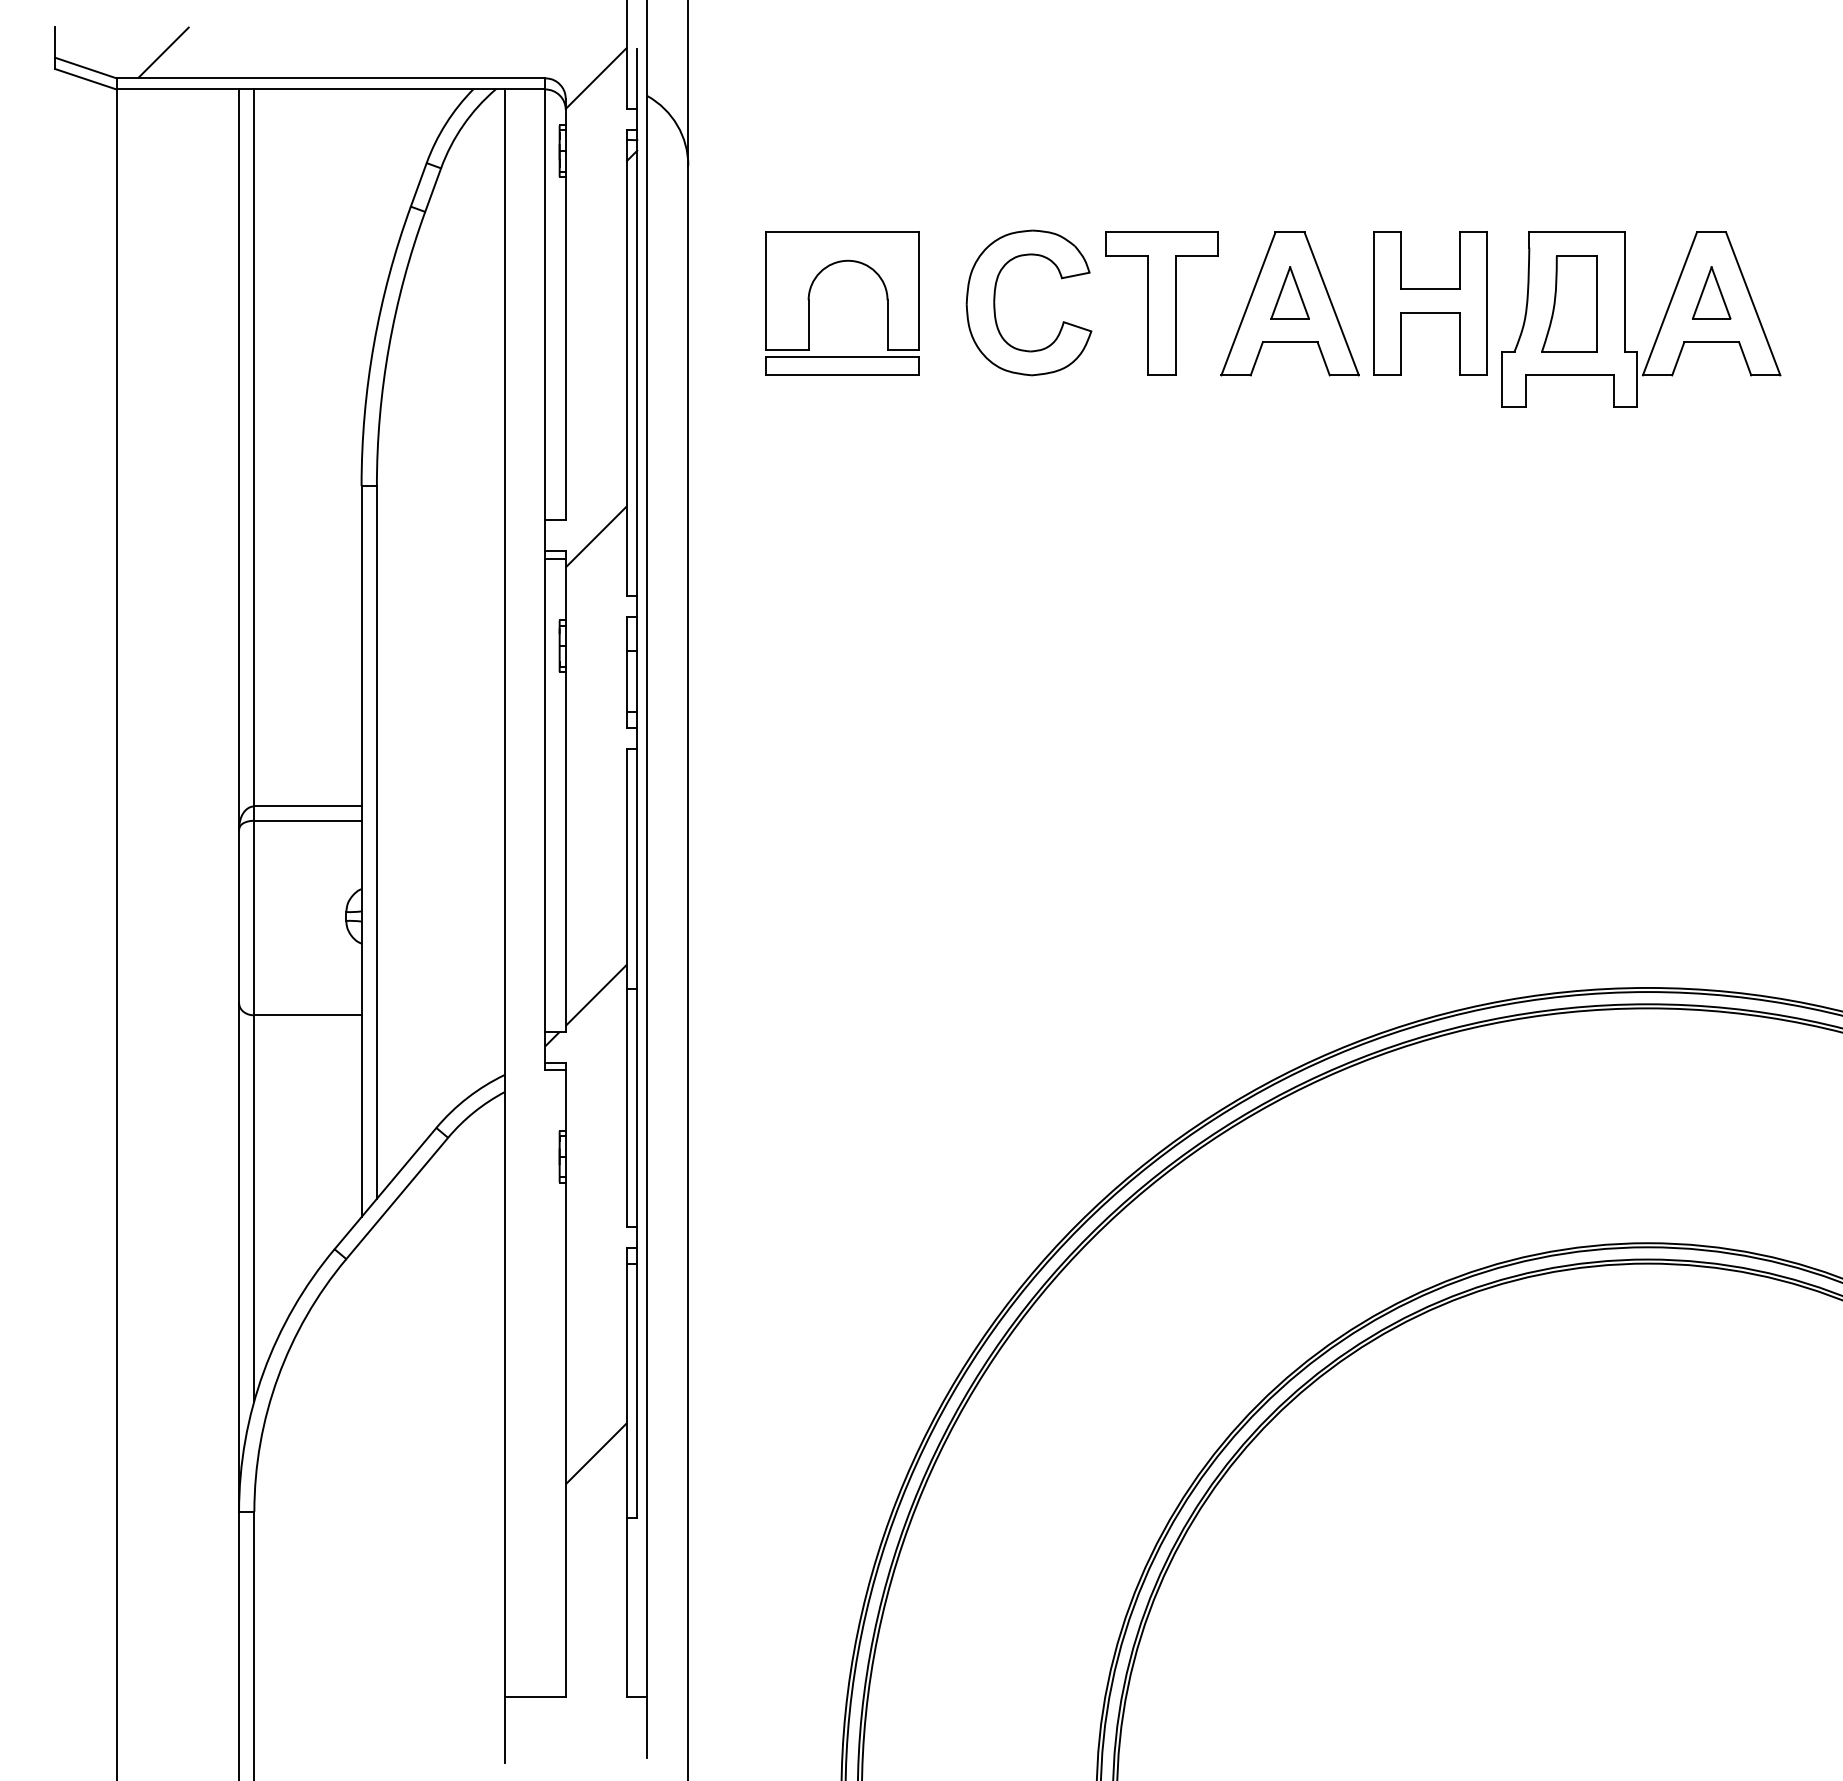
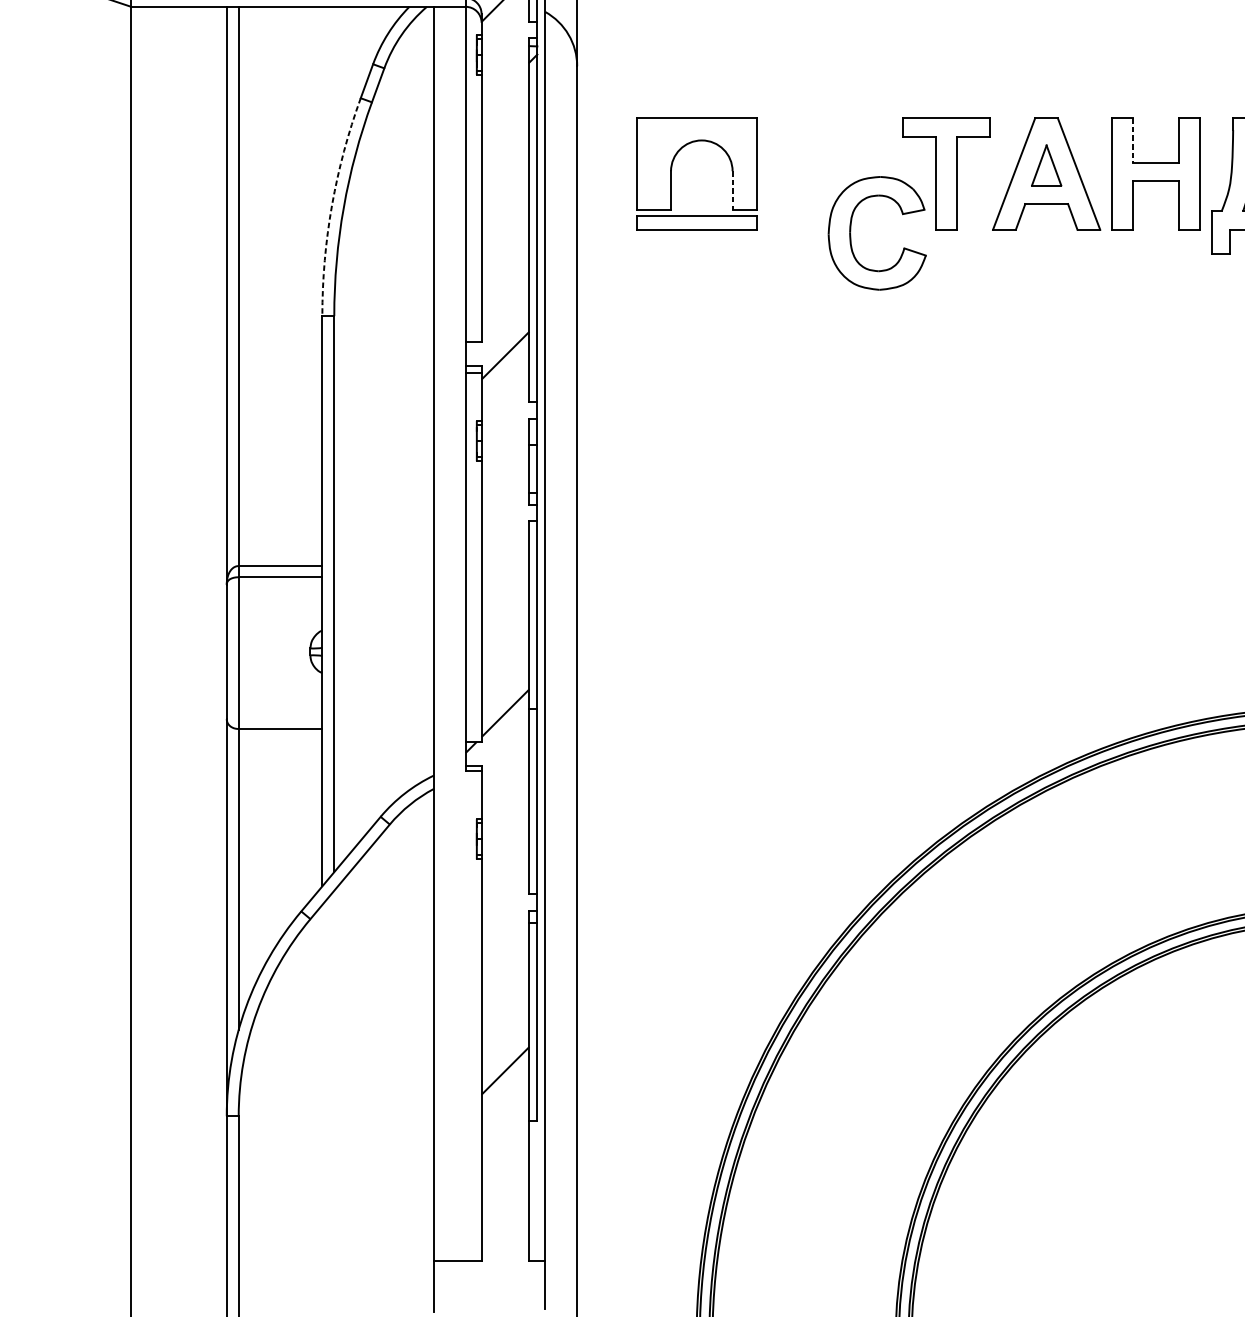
line: (1401, 261) -> (1133, 141), solid -> dashed
part: (995, 302) -> (851, 233), moved
line: (887, 325) -> (732, 190), solid -> dashed
arc: (374, 344) -> (332, 205), solid -> dashed

